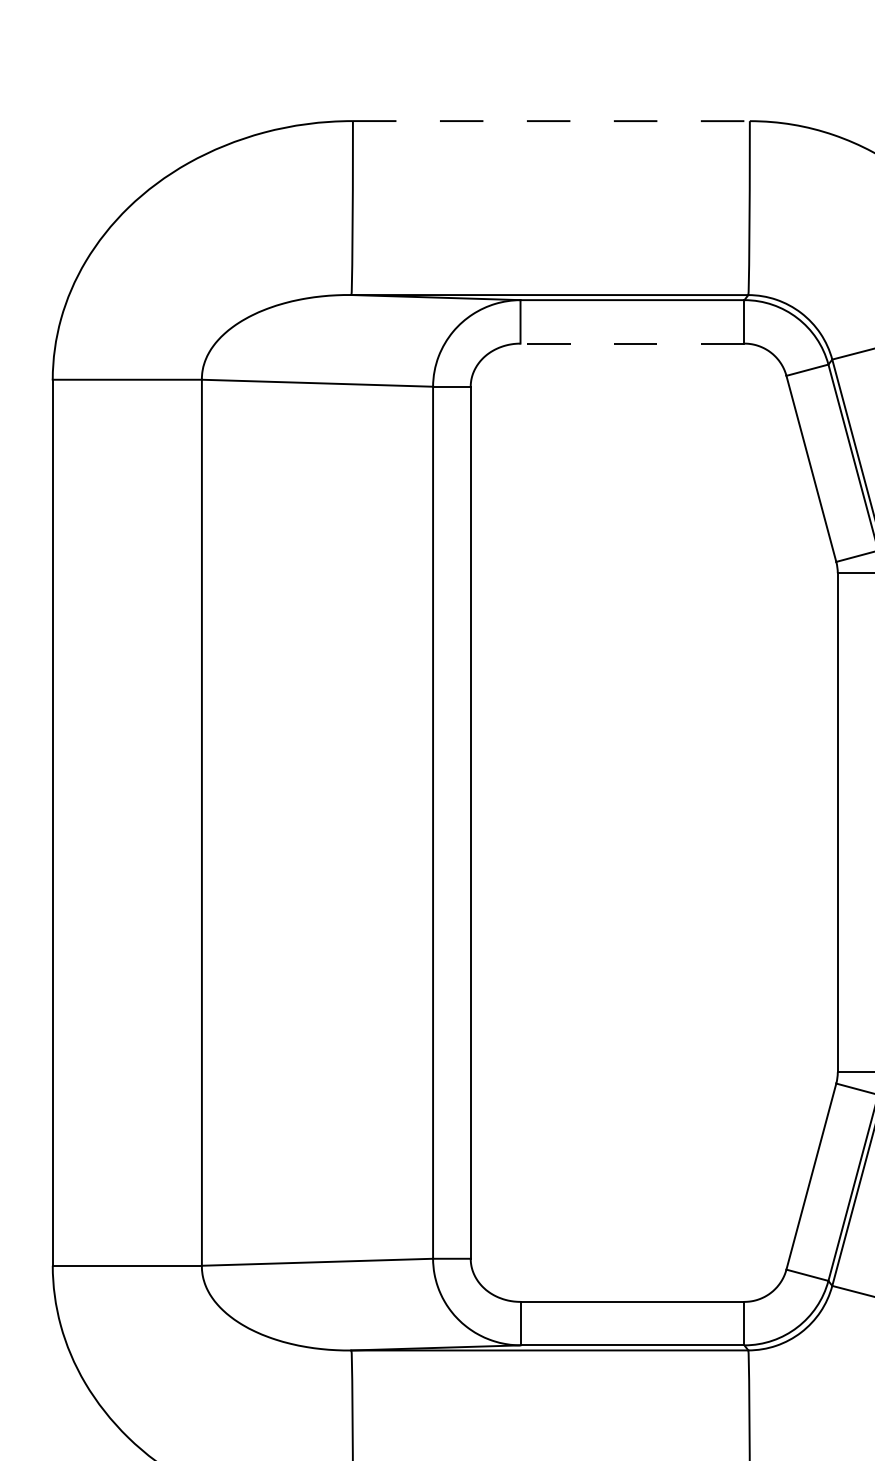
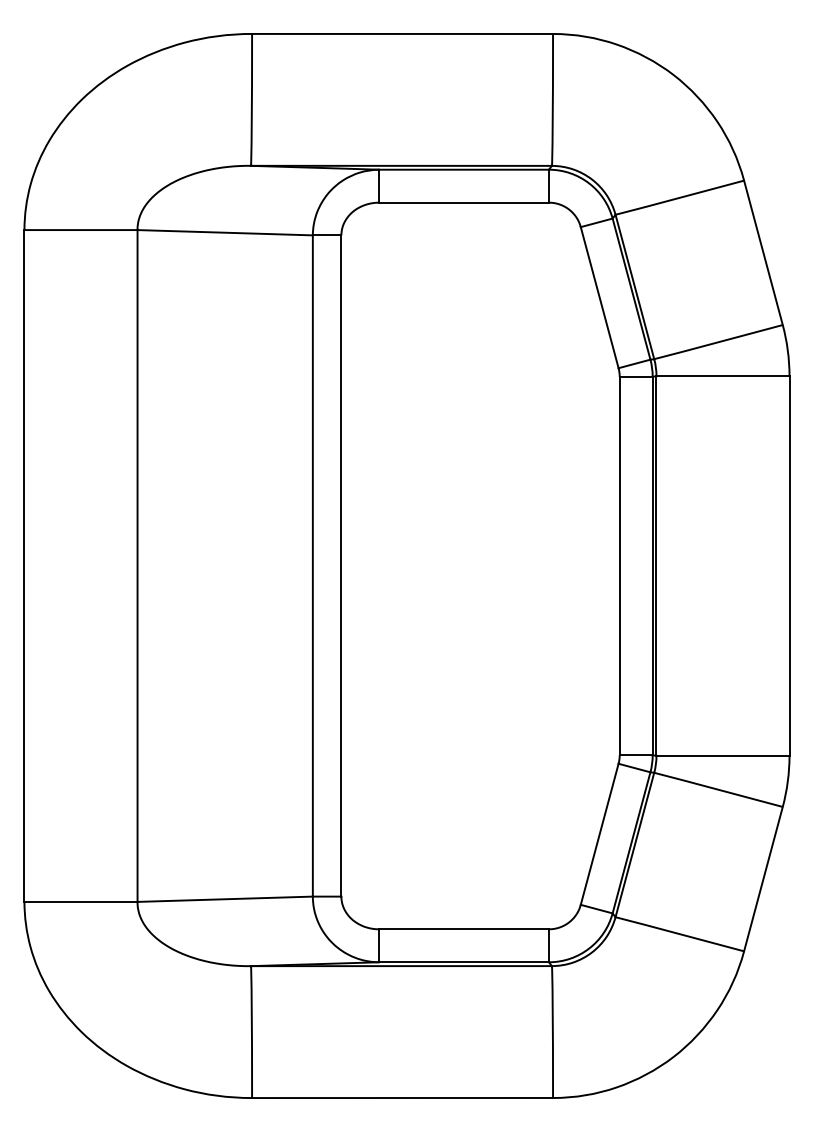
line: (552, 120) -> (403, 33), dashed -> solid
line: (633, 343) -> (464, 202), dashed -> solid

